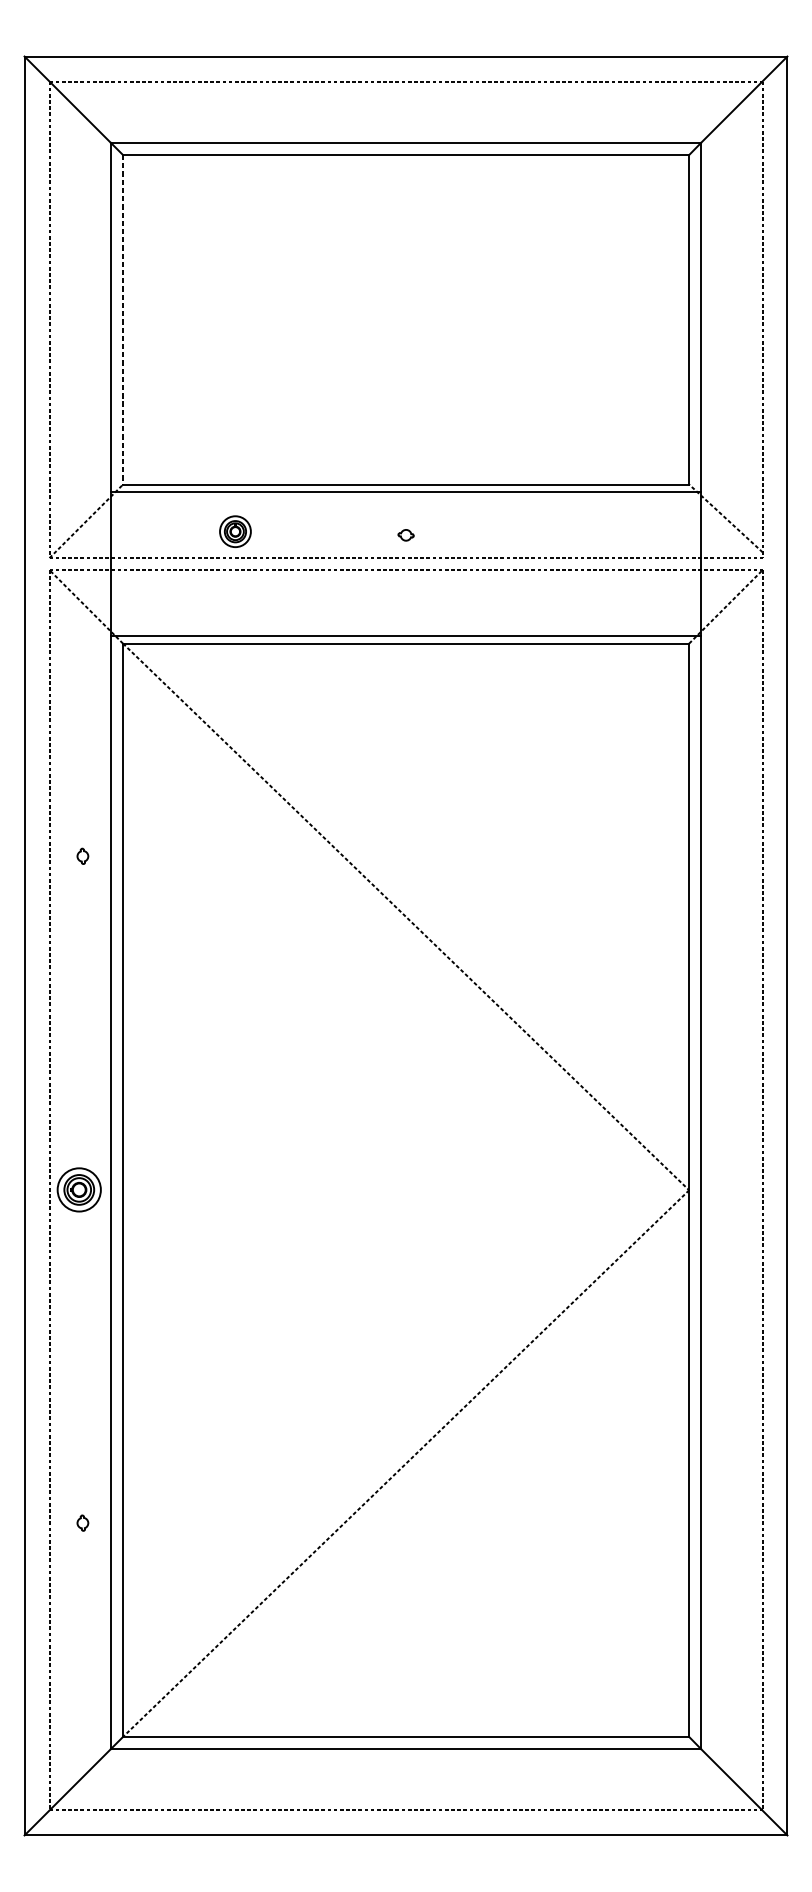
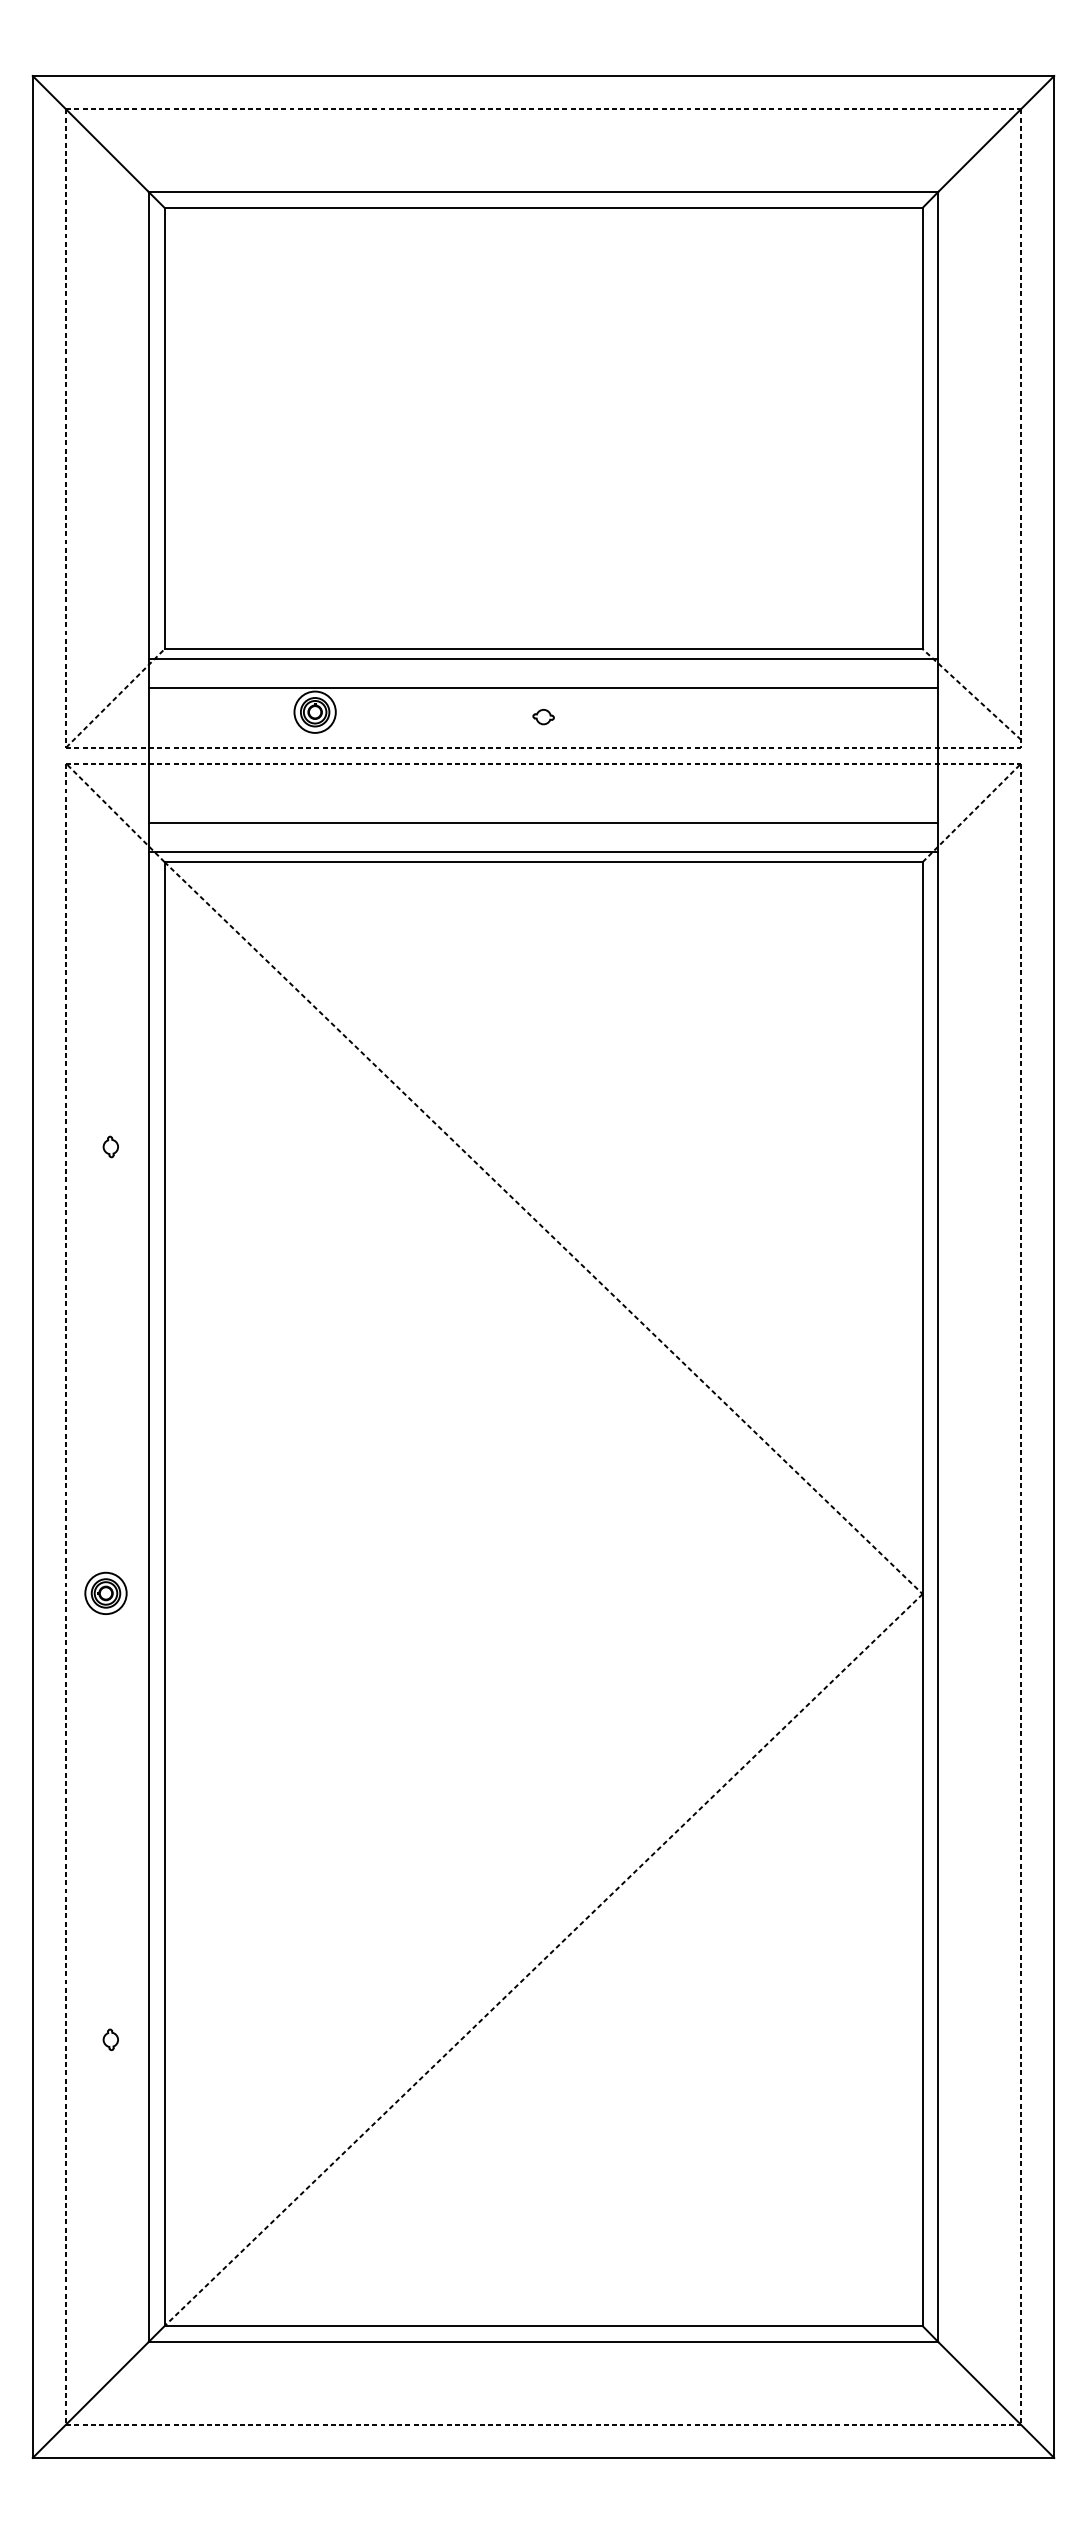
line: (122, 319) -> (164, 428), dashed -> solid
line: (406, 513) -> (543, 688), added
line: (406, 614) -> (543, 823), added
part: (78, 1189) -> (105, 1592), size x0.71

